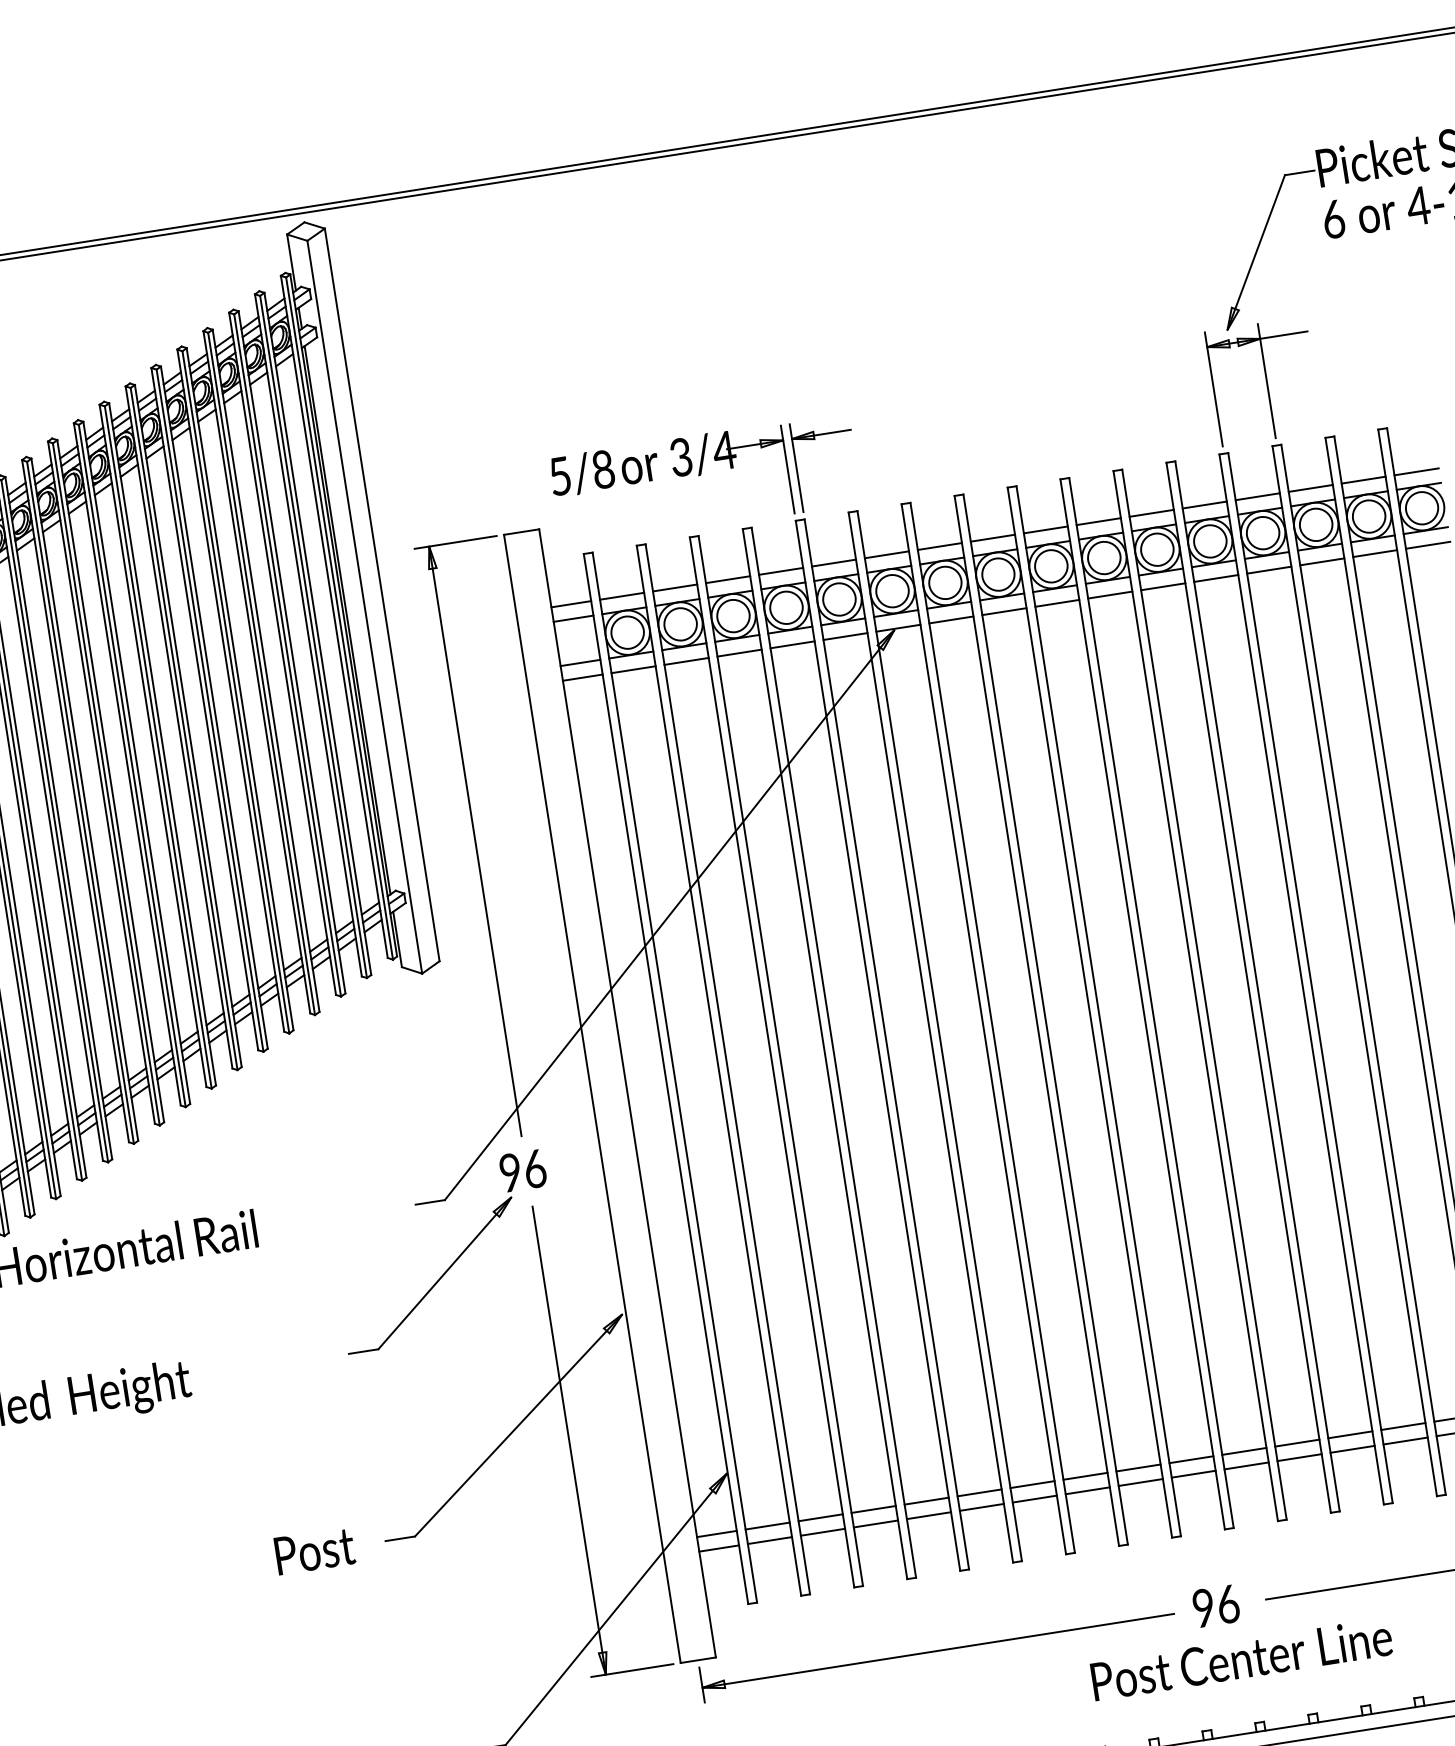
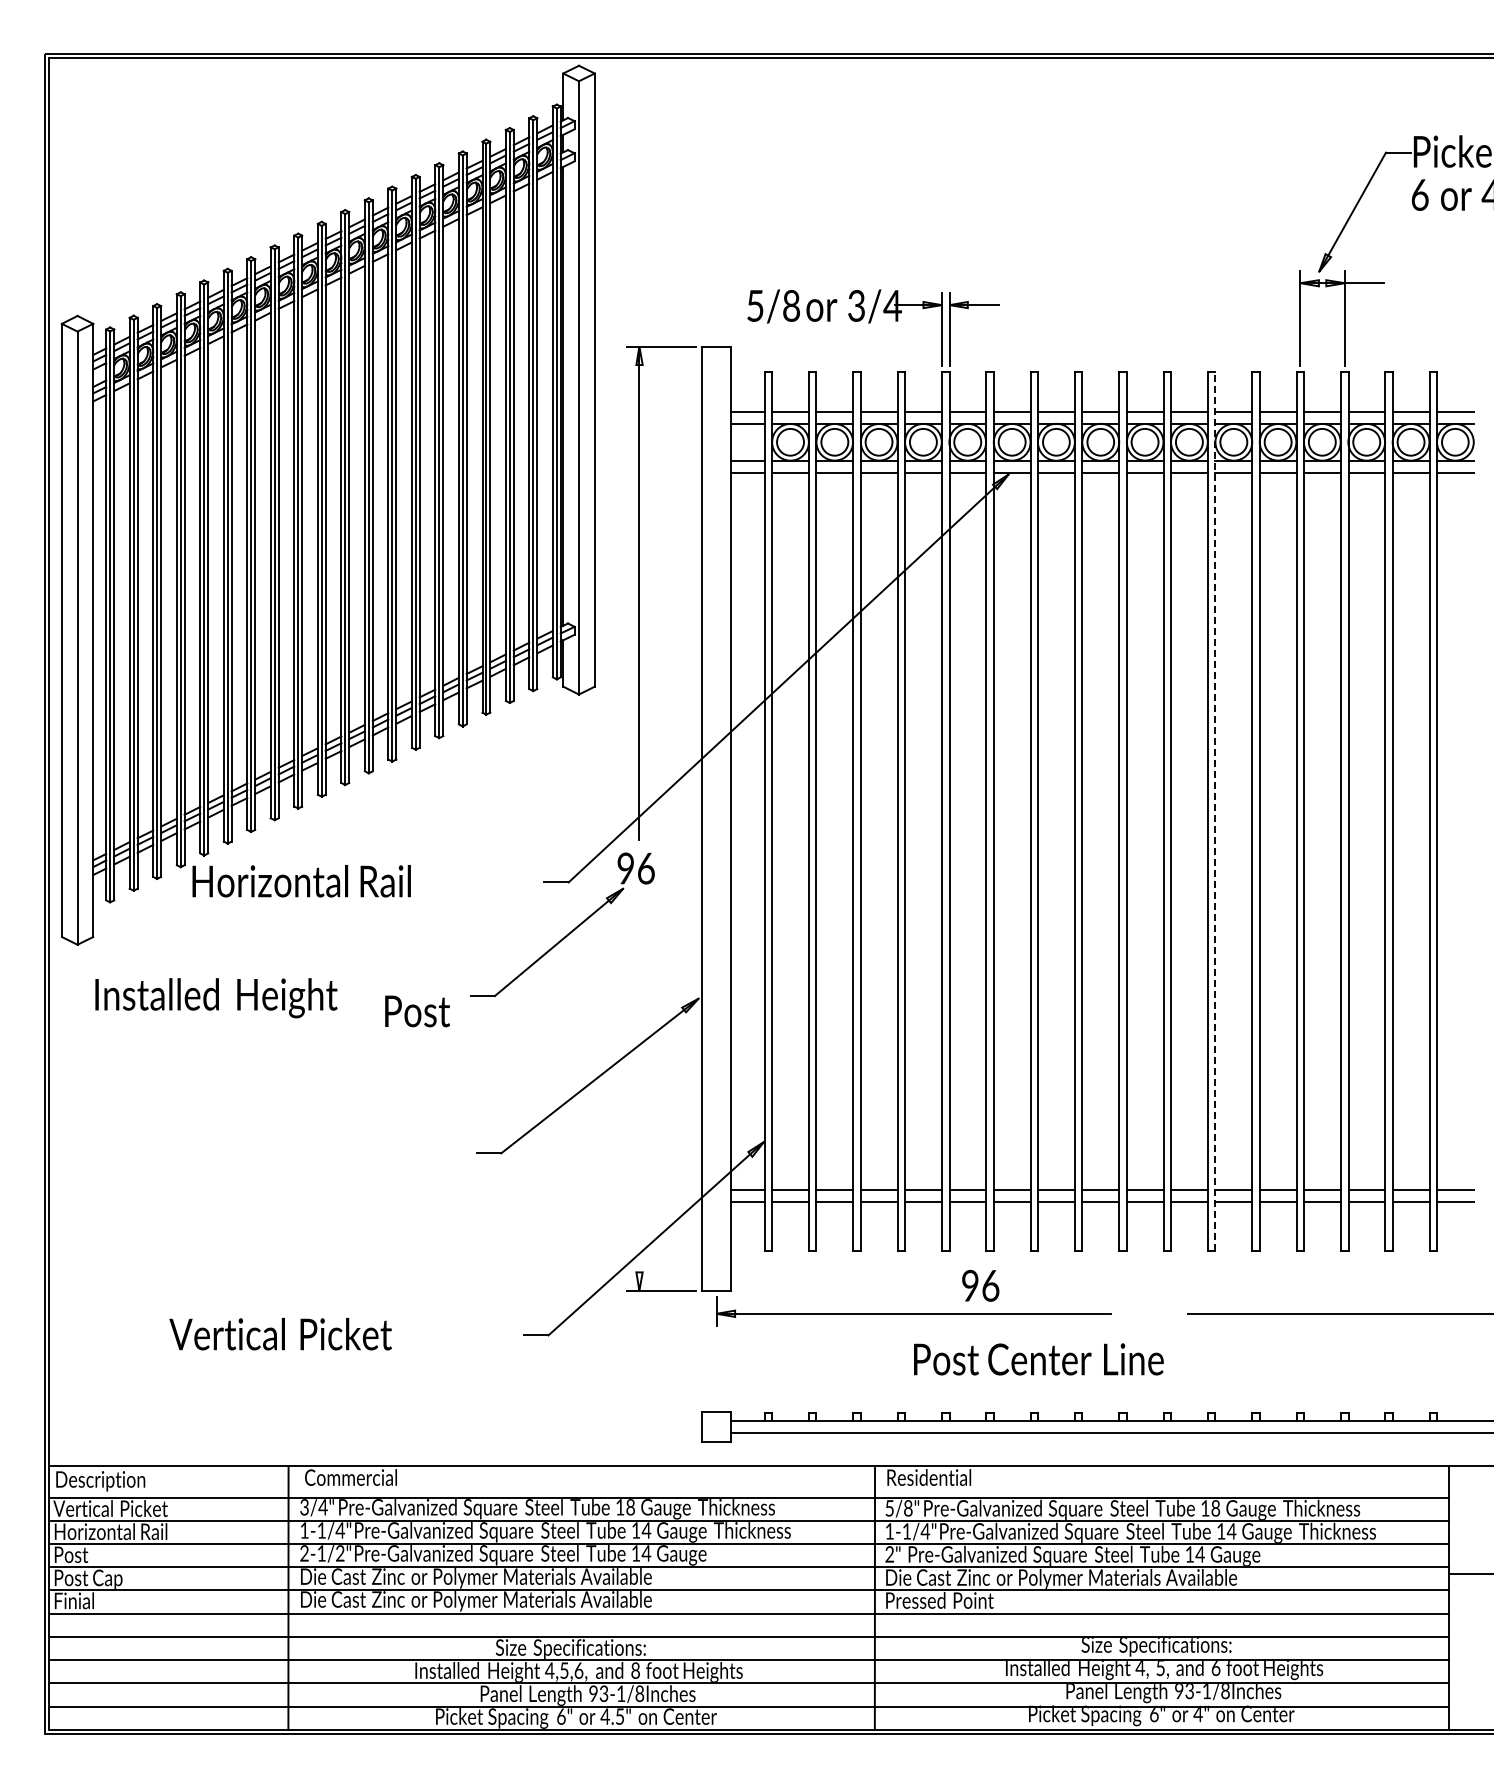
line: (1204, 994) -> (1215, 811), solid -> dashed
line: (569, 1440) -> (639, 1094), removed
text: (314, 1551) -> (417, 1011), moved
text: (1215, 1605) -> (980, 1285), moved
text: (1241, 1659) -> (1038, 1359), moved

